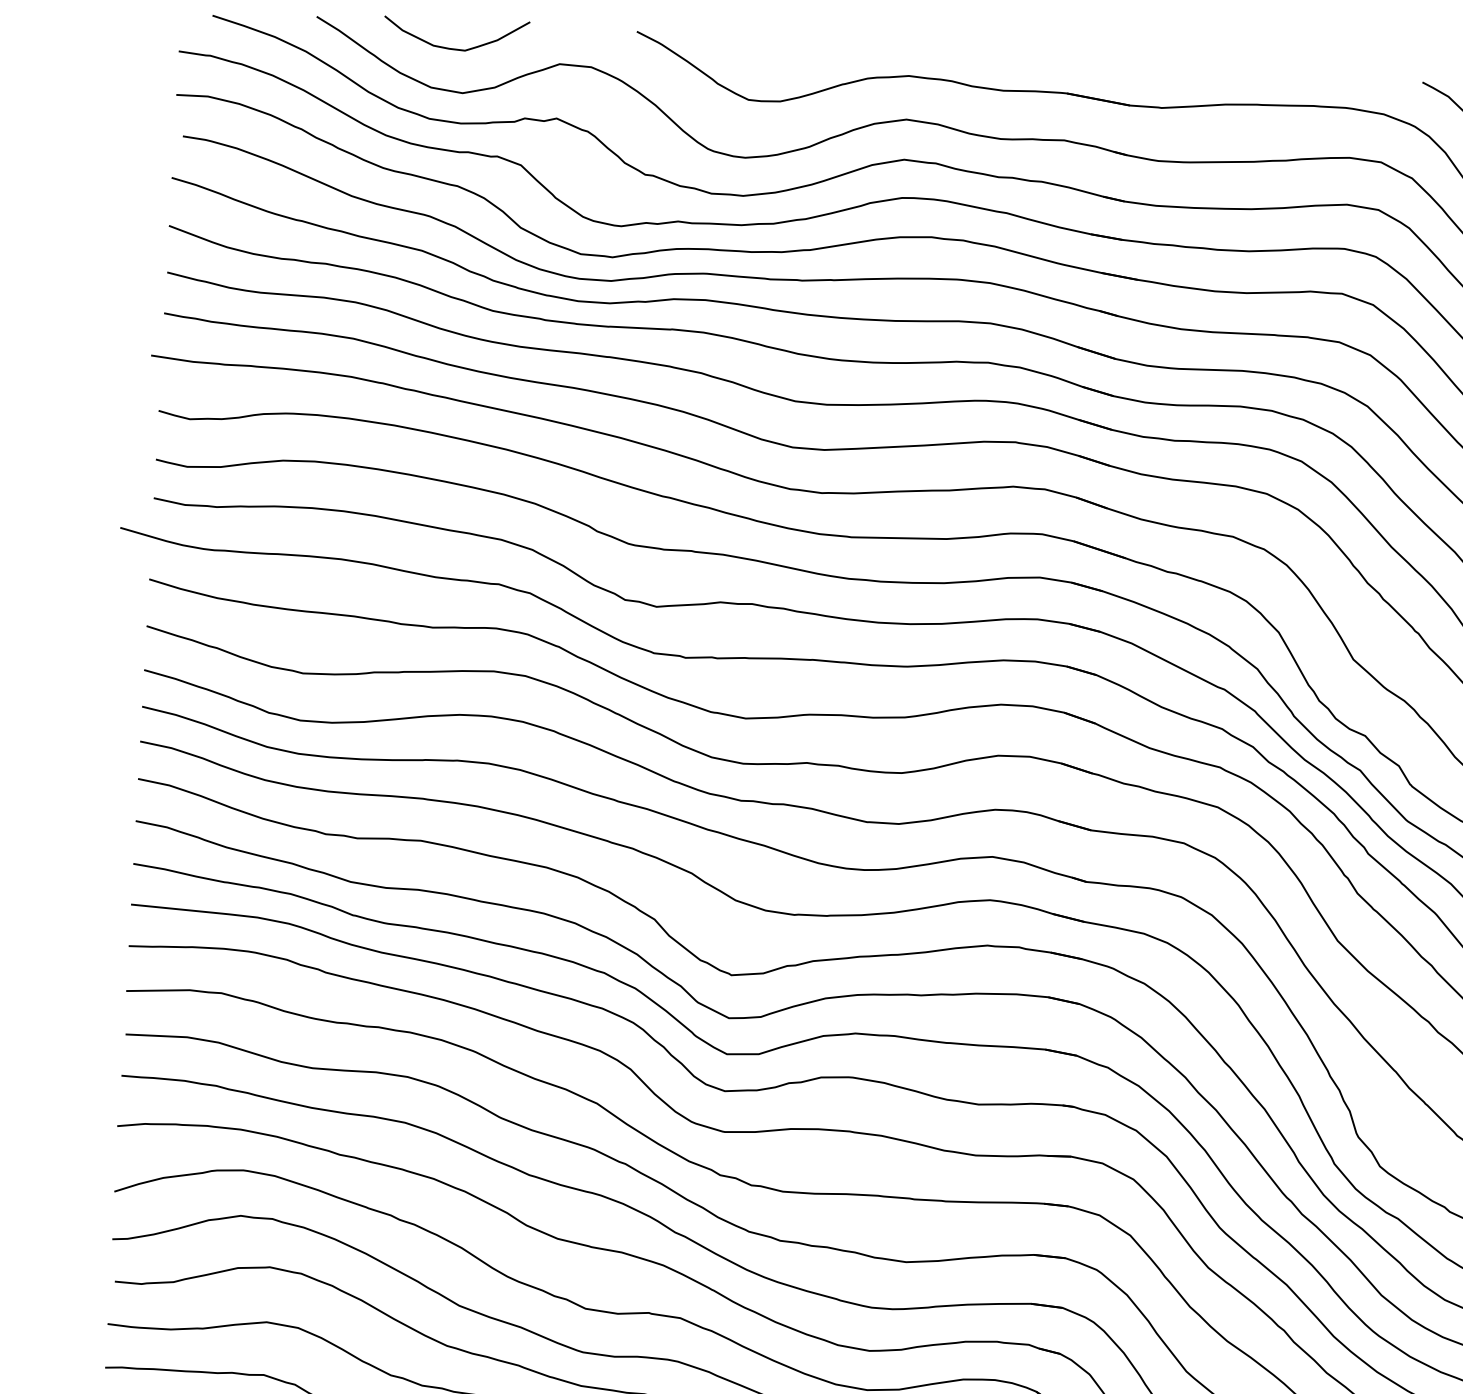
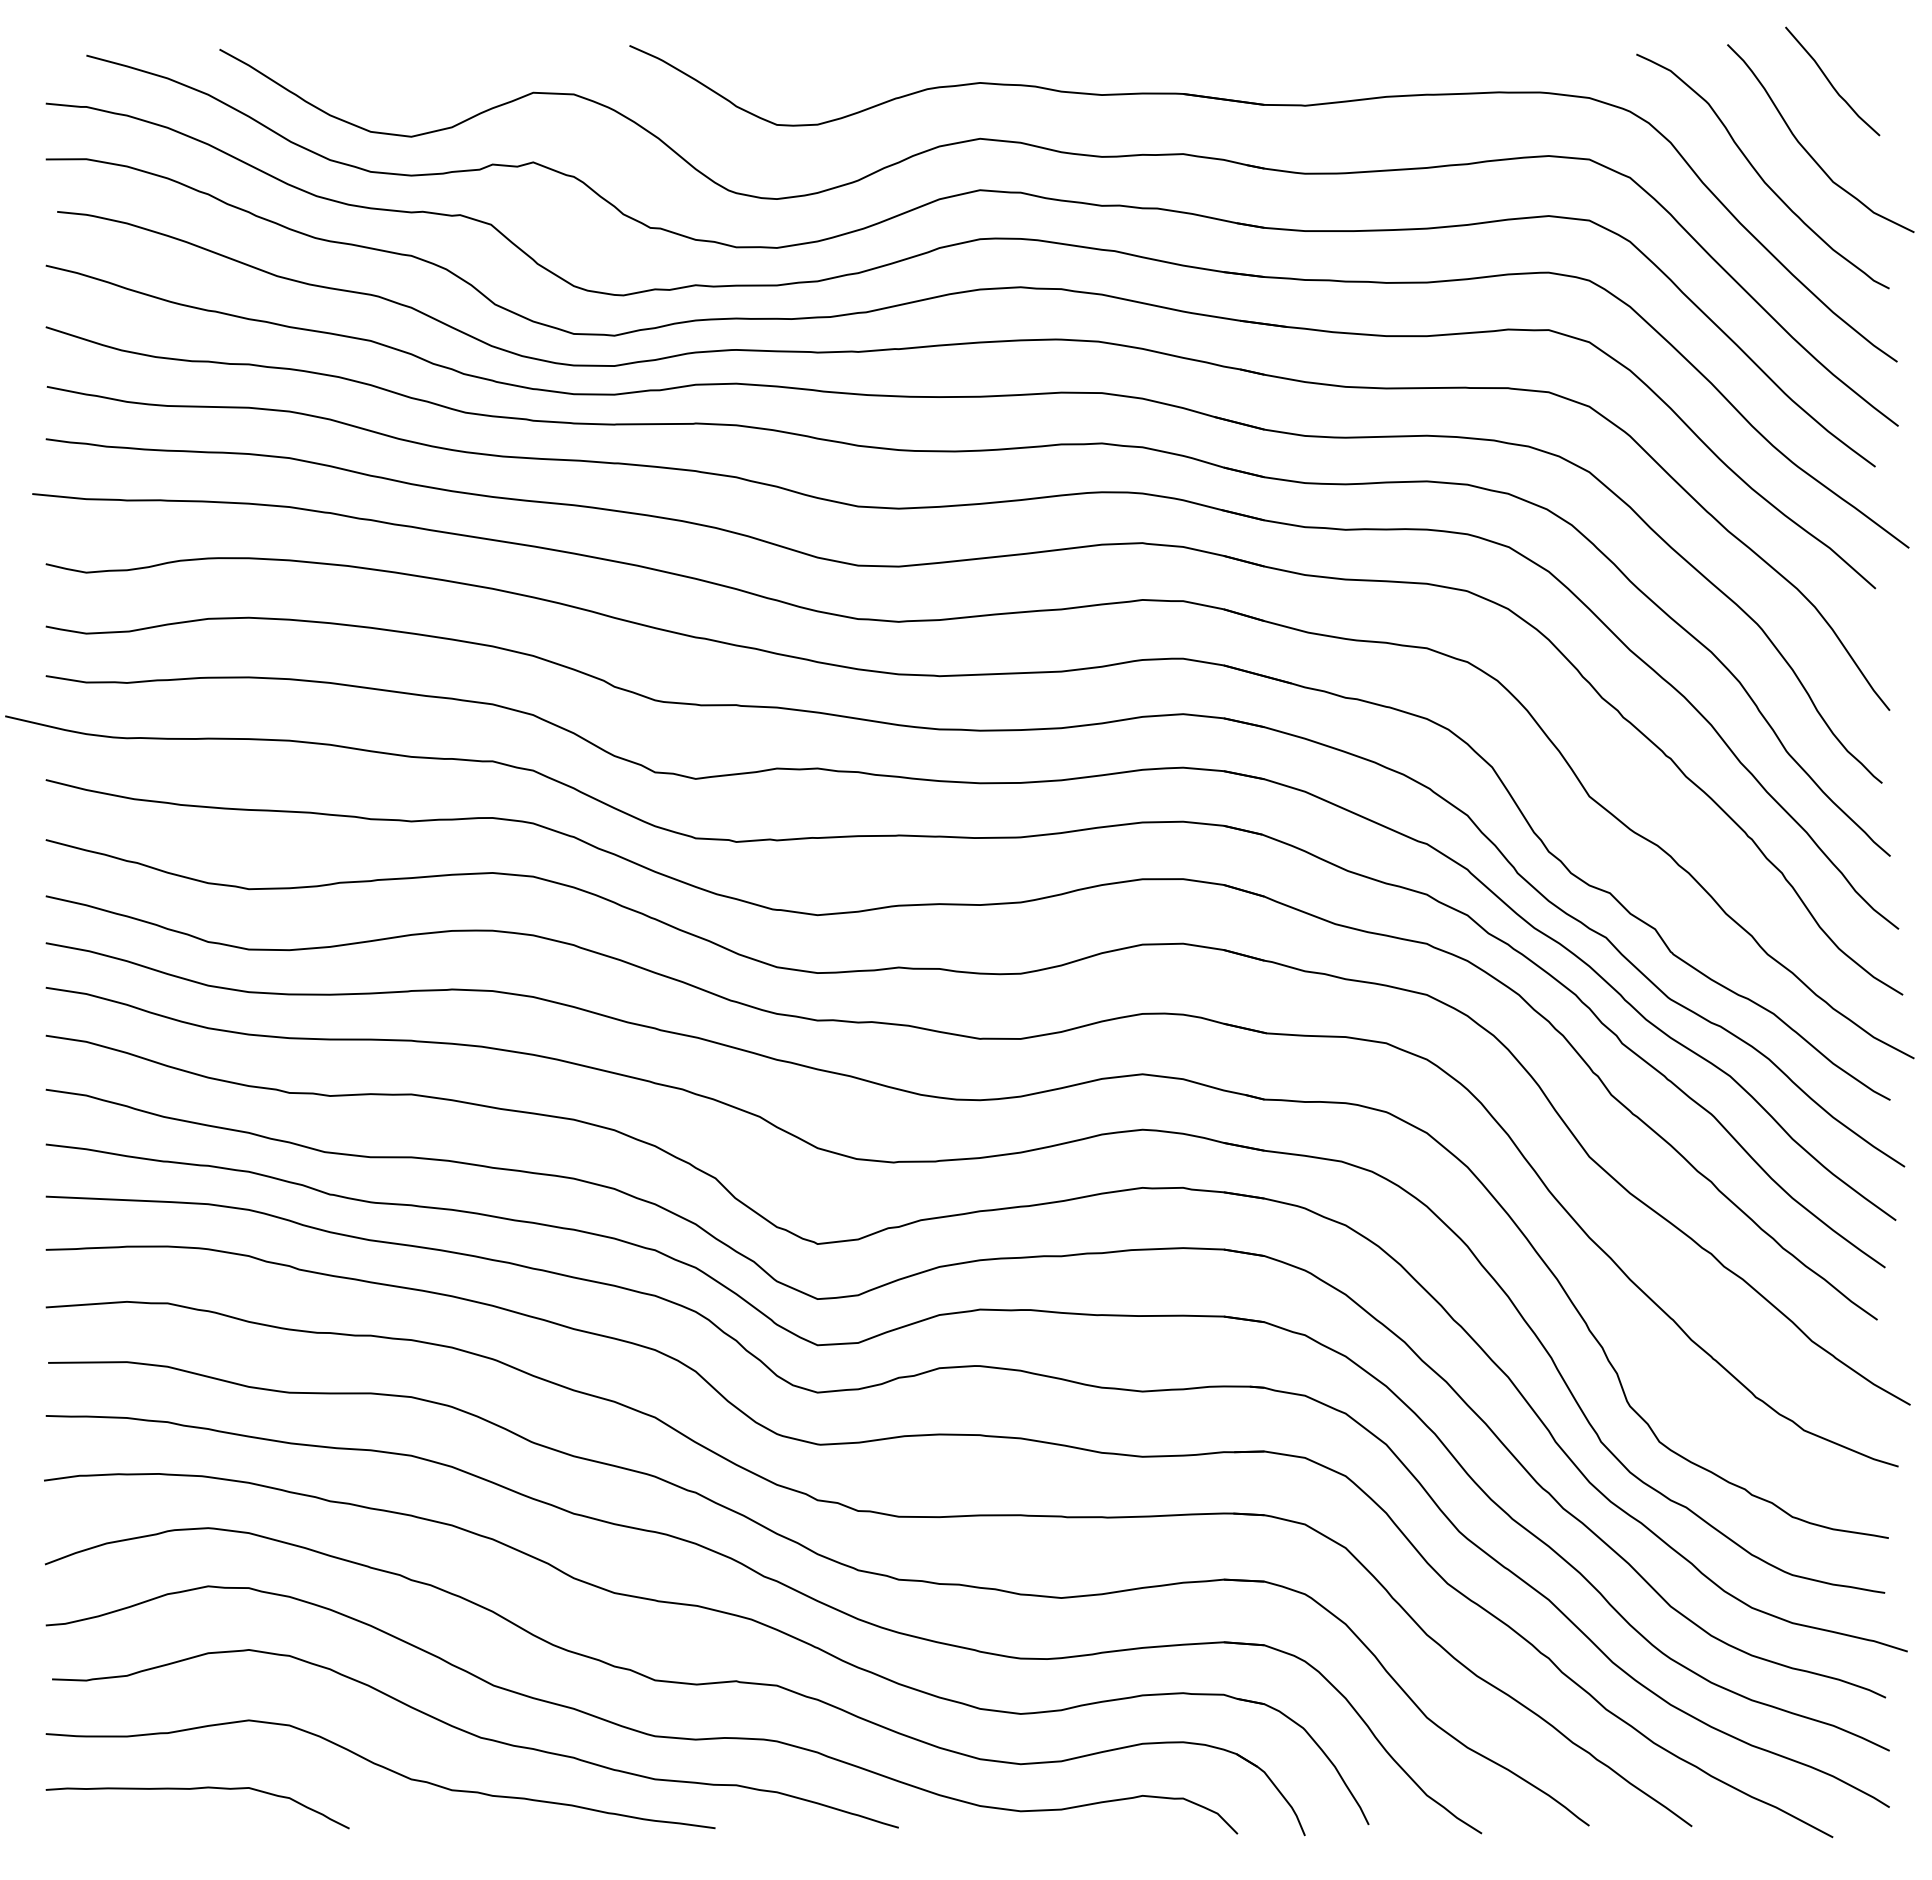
curve: (455, 48) -> (399, 80), removed

